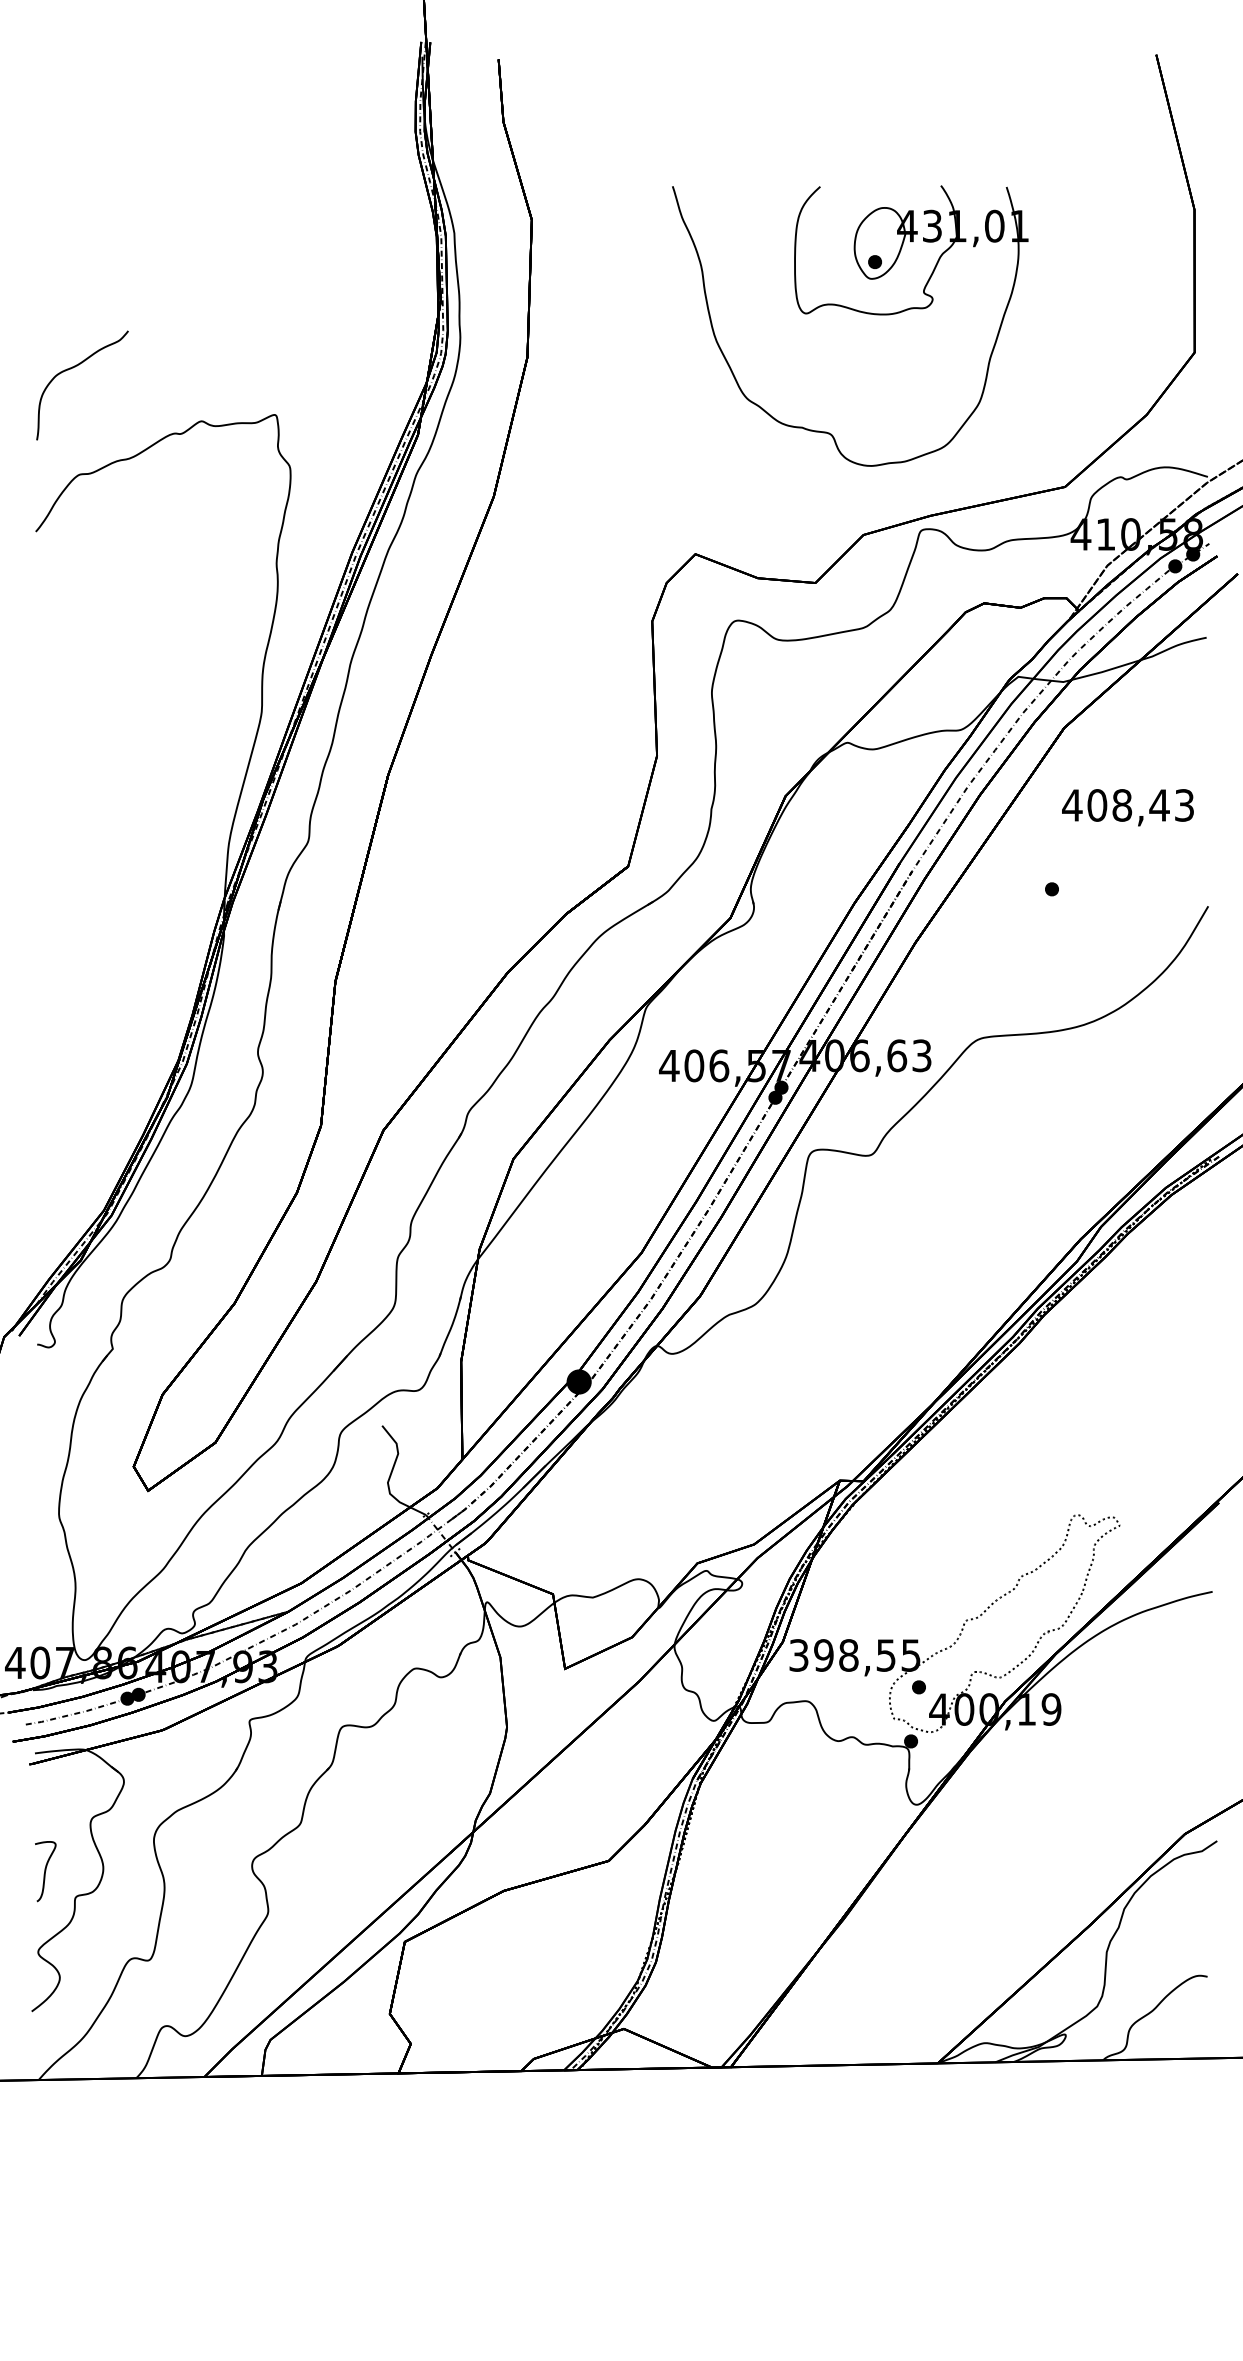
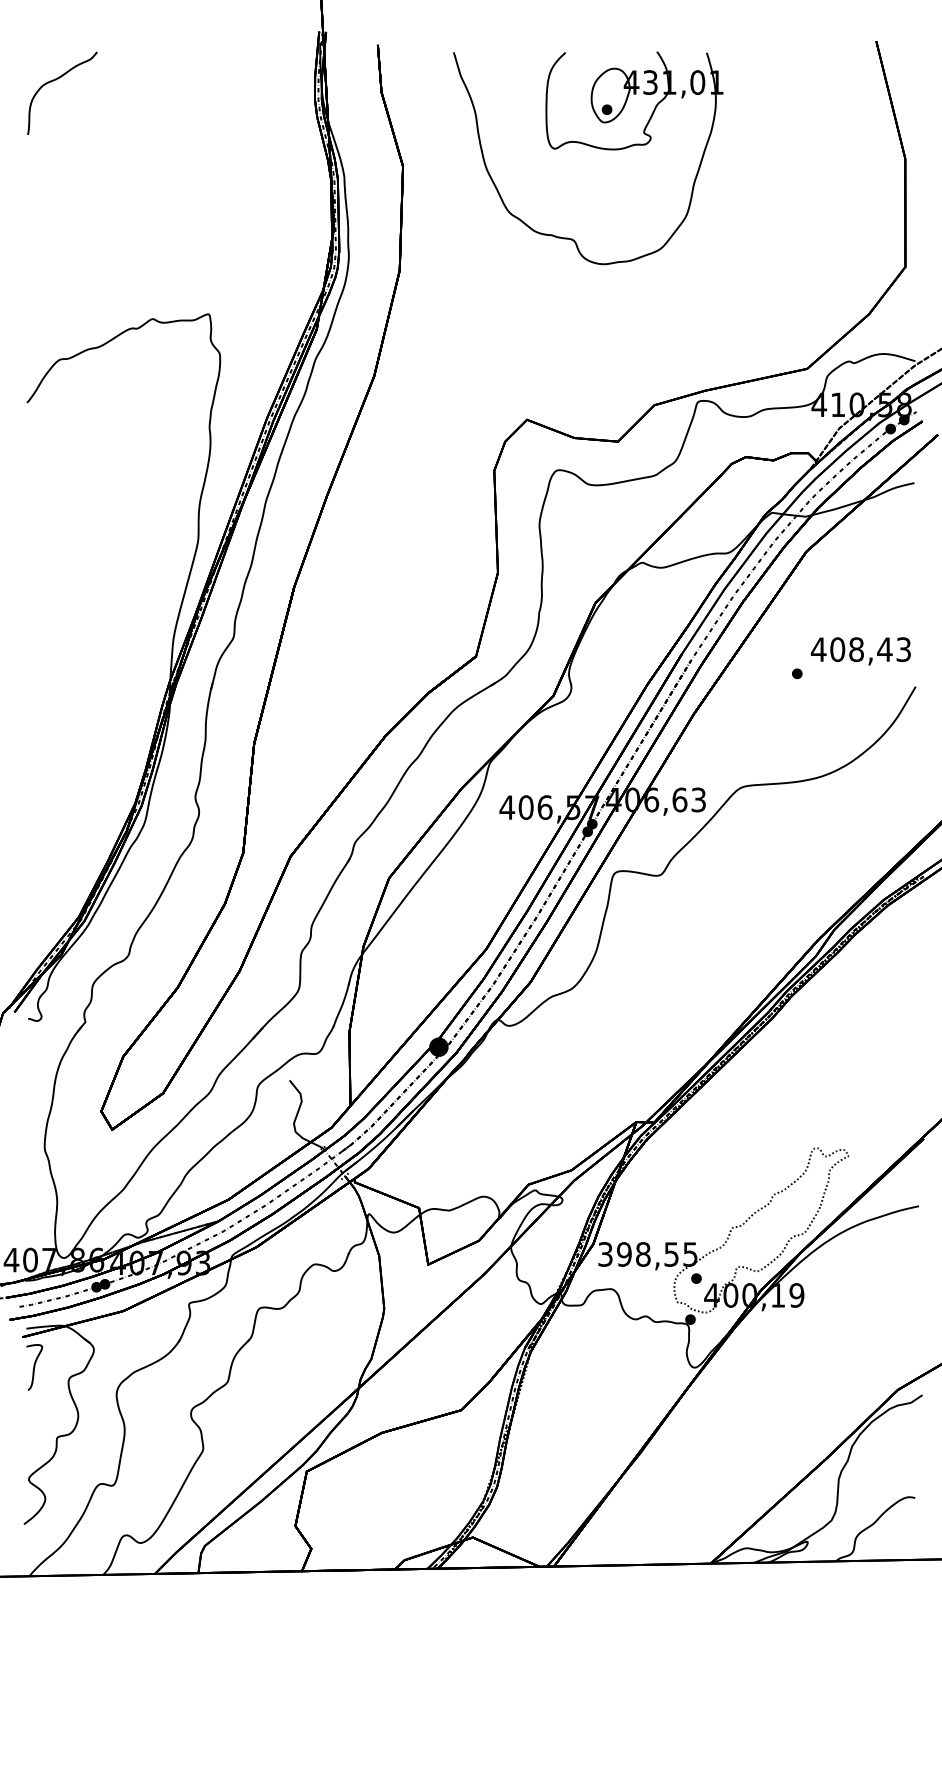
part: (855, 311) -> (592, 147), moved
curve: (73, 368) -> (55, 80), moved
text: (1127, 807) -> (860, 651), moved
curve: (45, 1871) -> (34, 1367), moved

